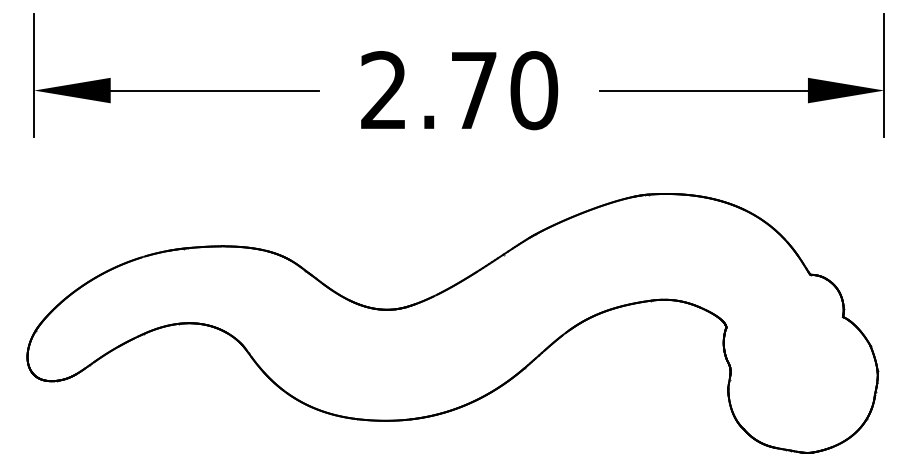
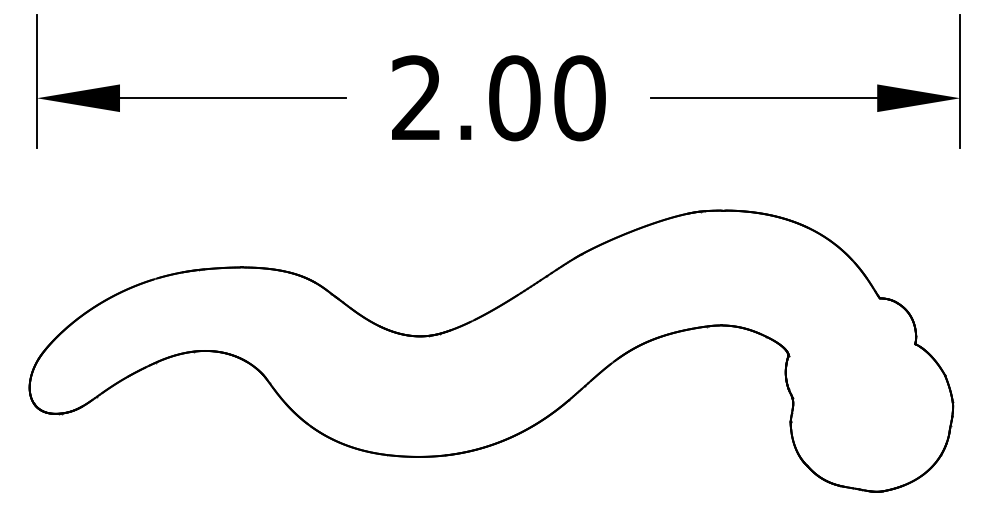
text: (473, 90) -> (514, 98), 2.70 -> 2.00

